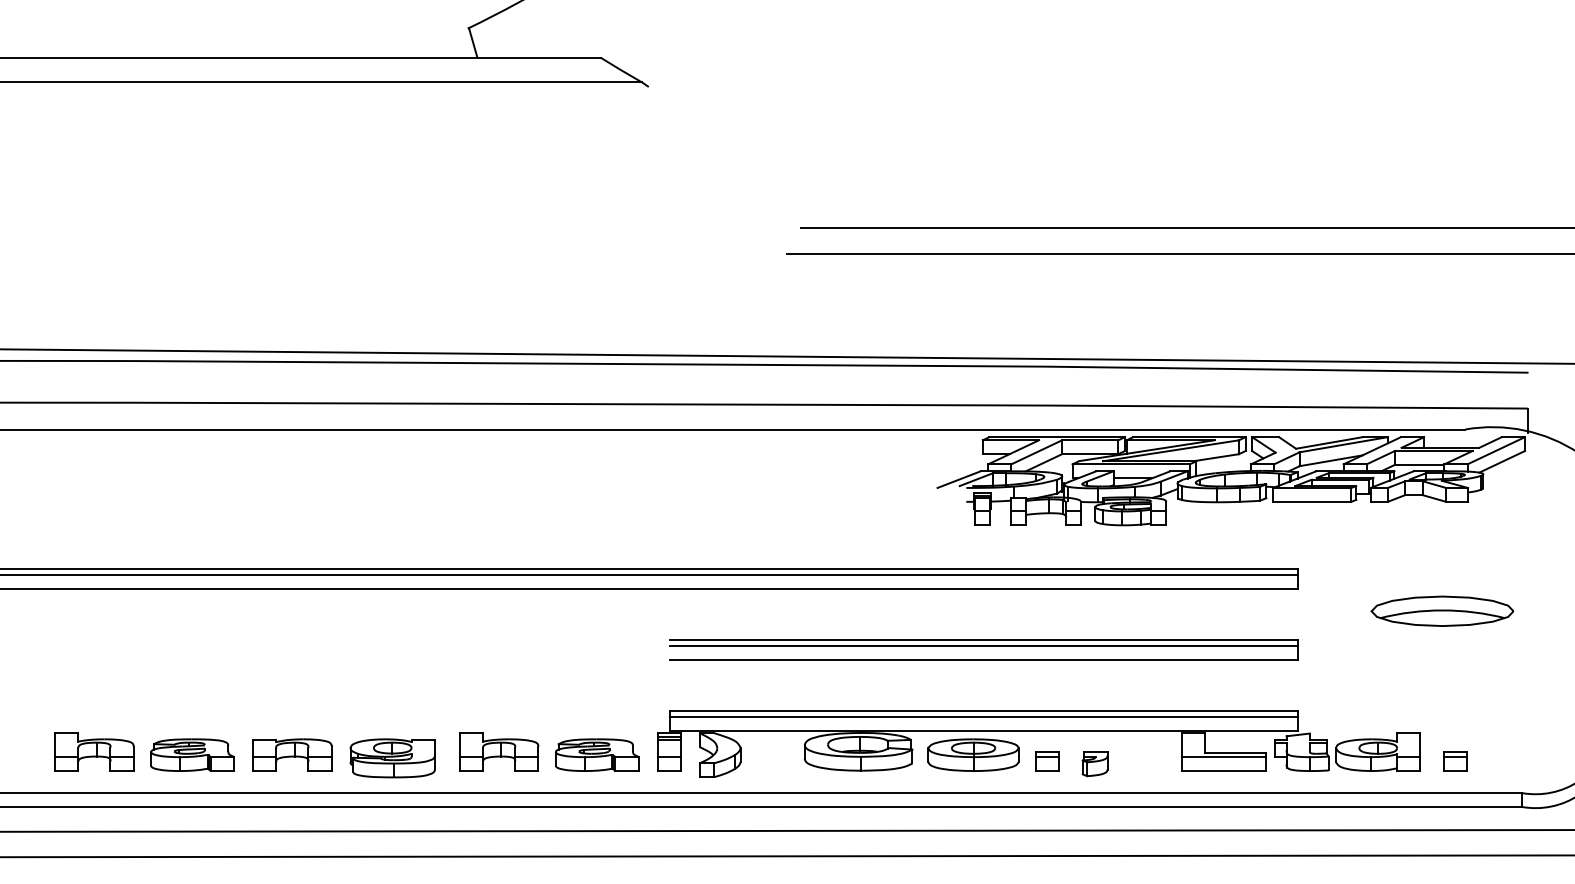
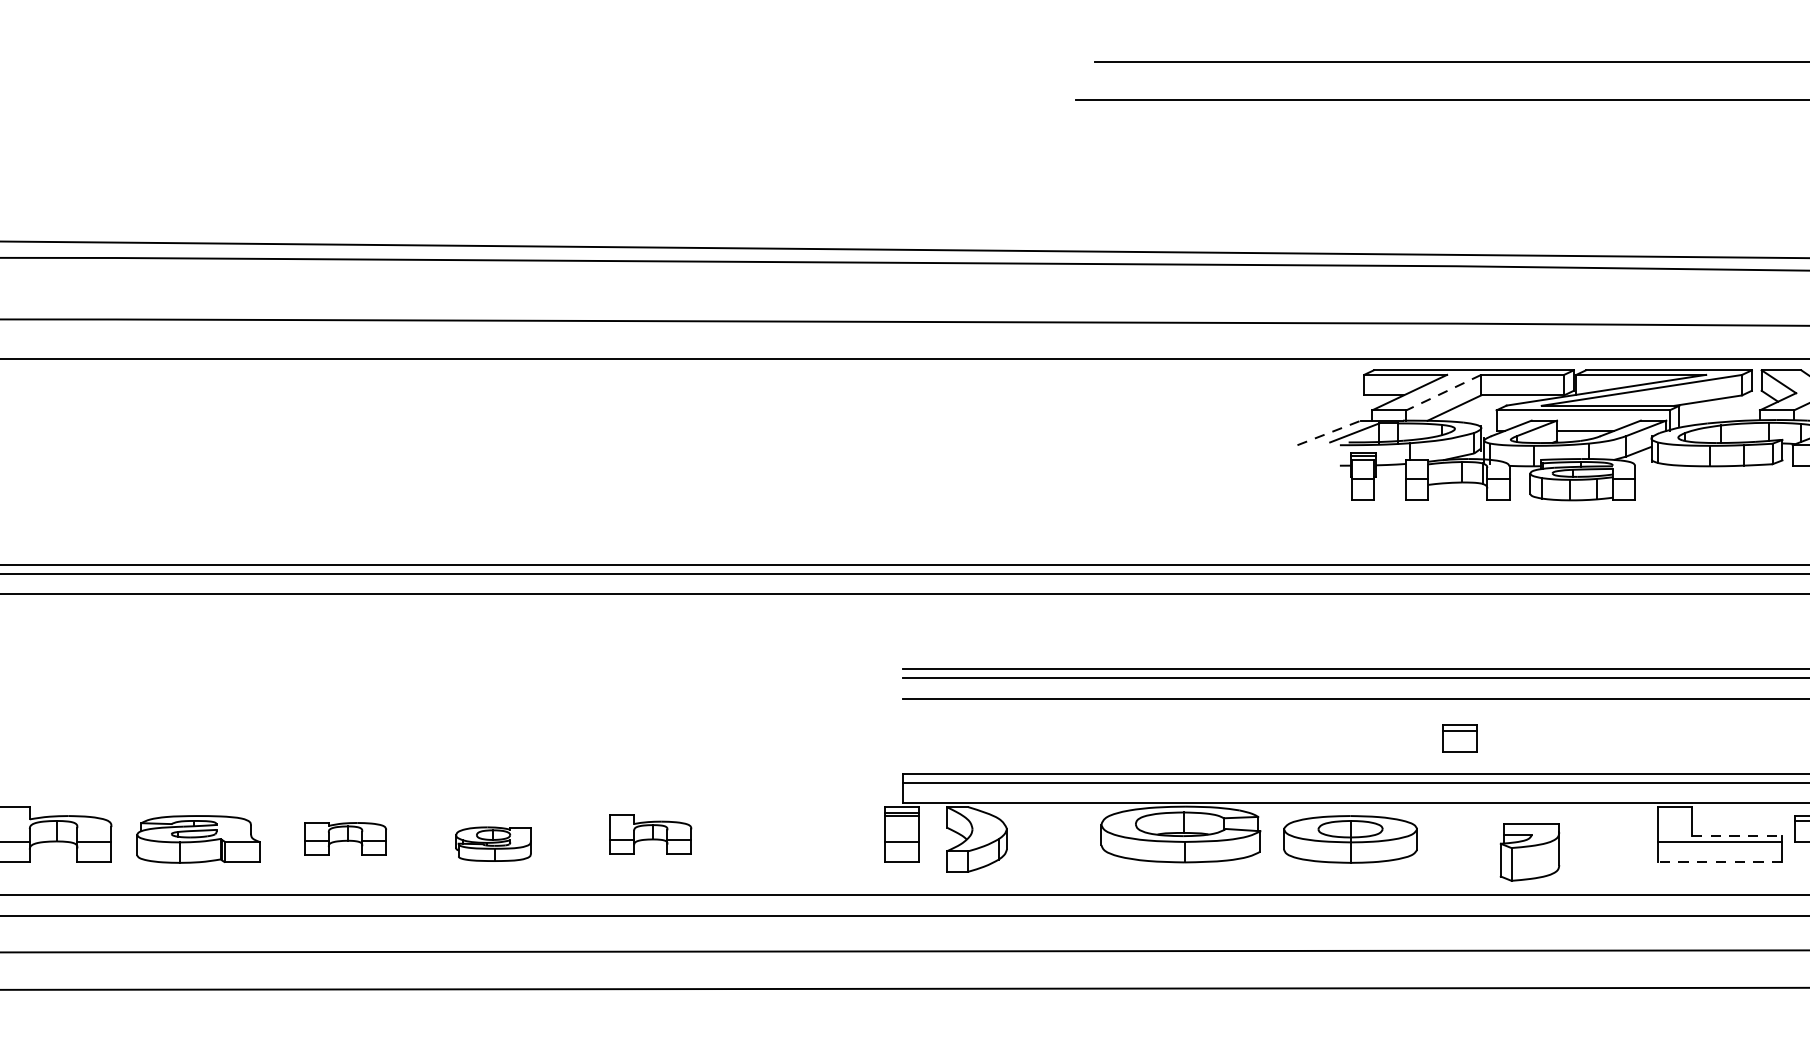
line: (1036, 452) -> (1443, 392), solid -> dashed
line: (959, 479) -> (1329, 432), solid -> dashed
part: (499, 751) -> (651, 834), size x0.7
line: (1235, 752) -> (1736, 835), solid -> dashed
part: (292, 754) -> (345, 838), size x0.7
part: (597, 754) -> (795, 838), removed
part: (392, 758) -> (493, 844), size x0.6
part: (1047, 761) -> (1459, 738), moved
part: (1094, 764) -> (1528, 853), size x1.6
line: (1223, 770) -> (1719, 862), solid -> dashed

